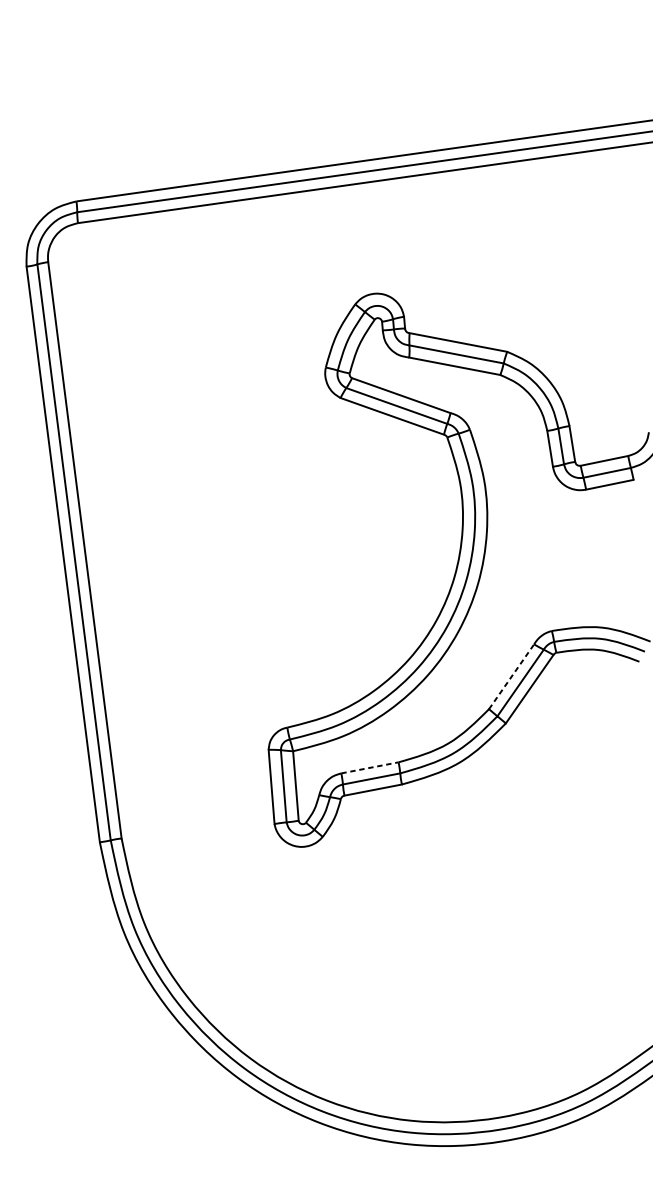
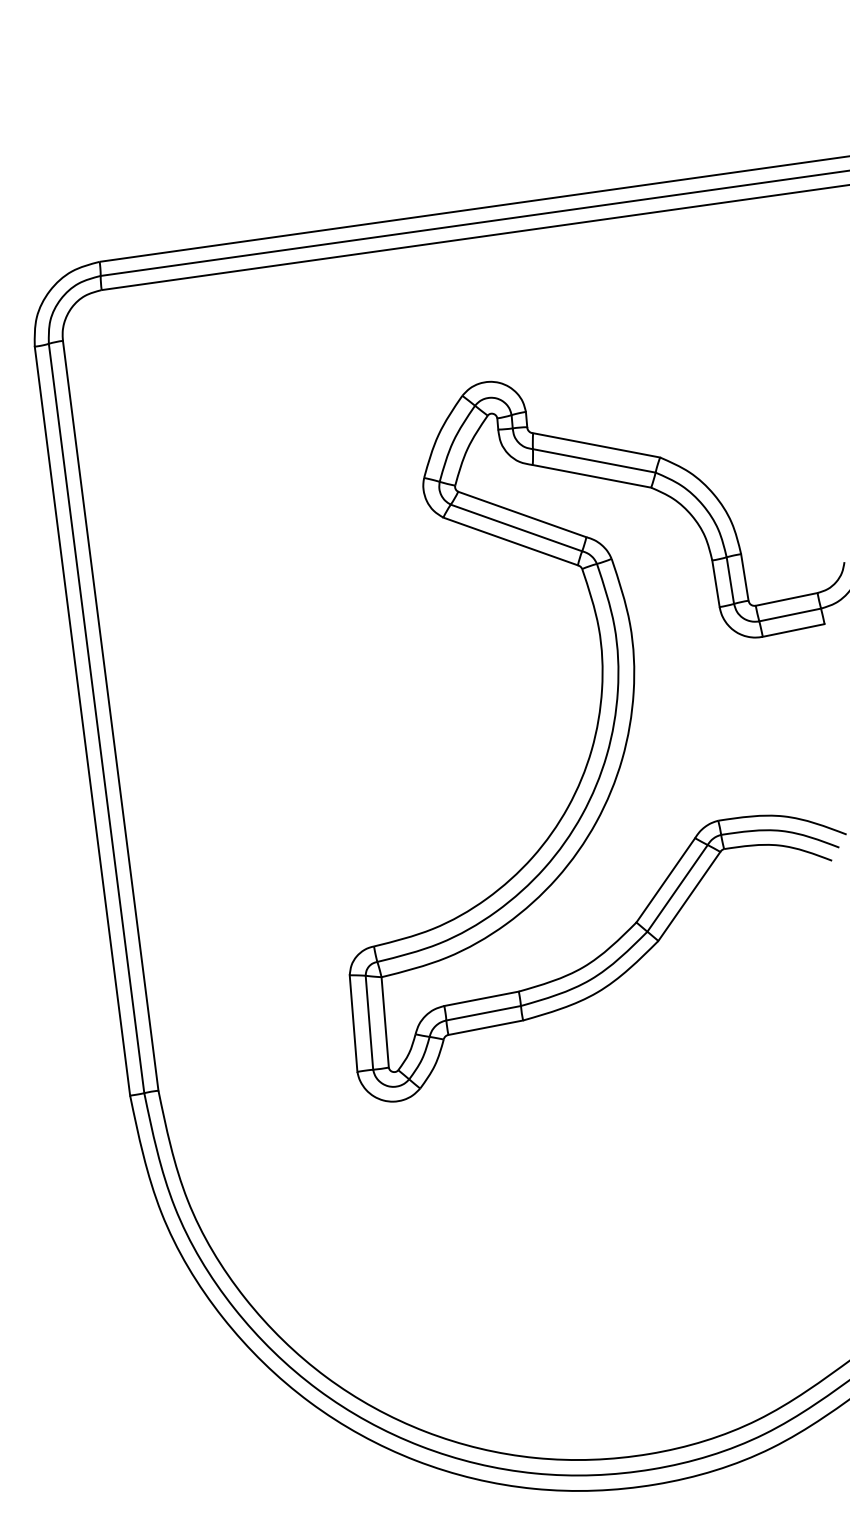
line: (512, 676) -> (666, 879), dashed -> solid
line: (369, 767) -> (481, 998), dashed -> solid

